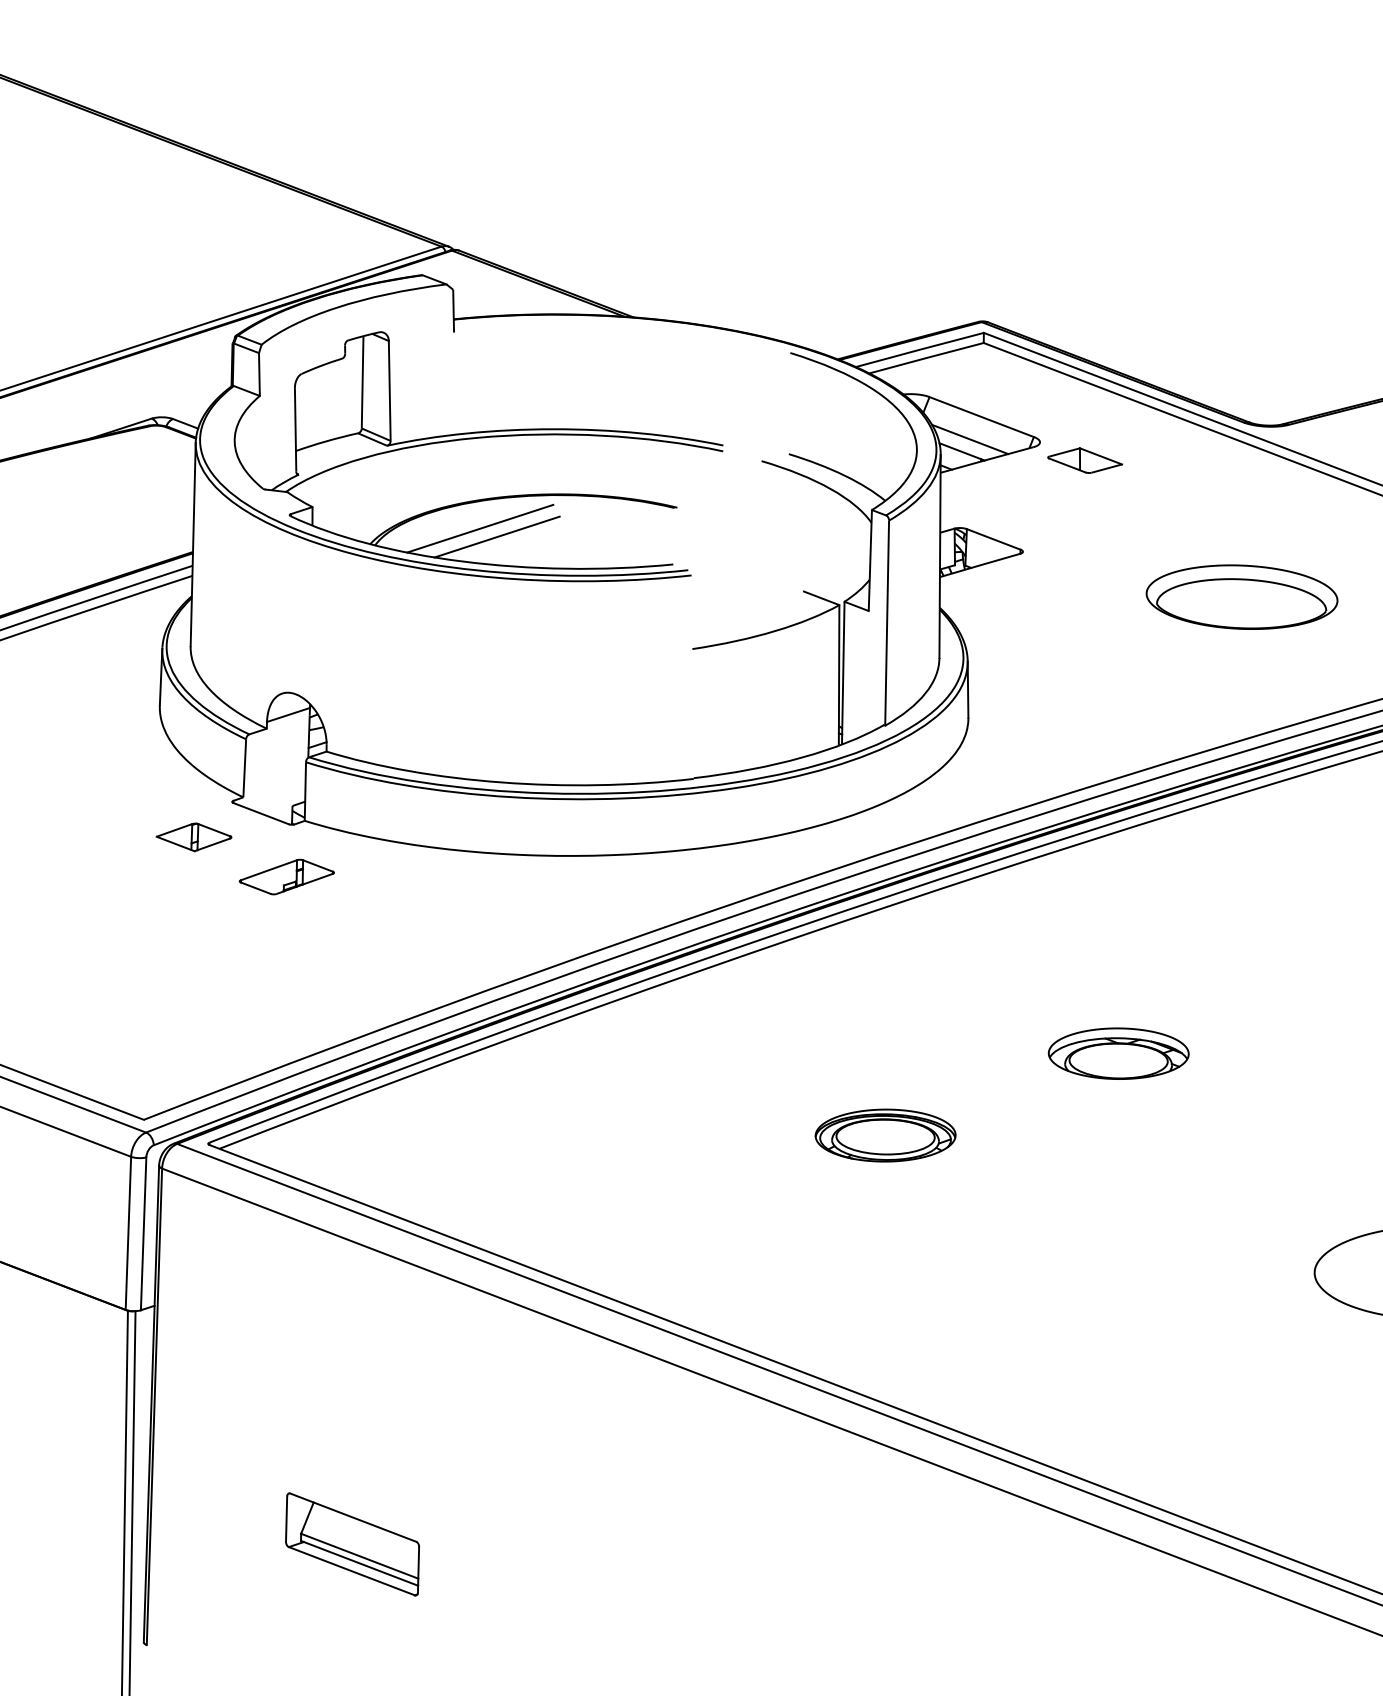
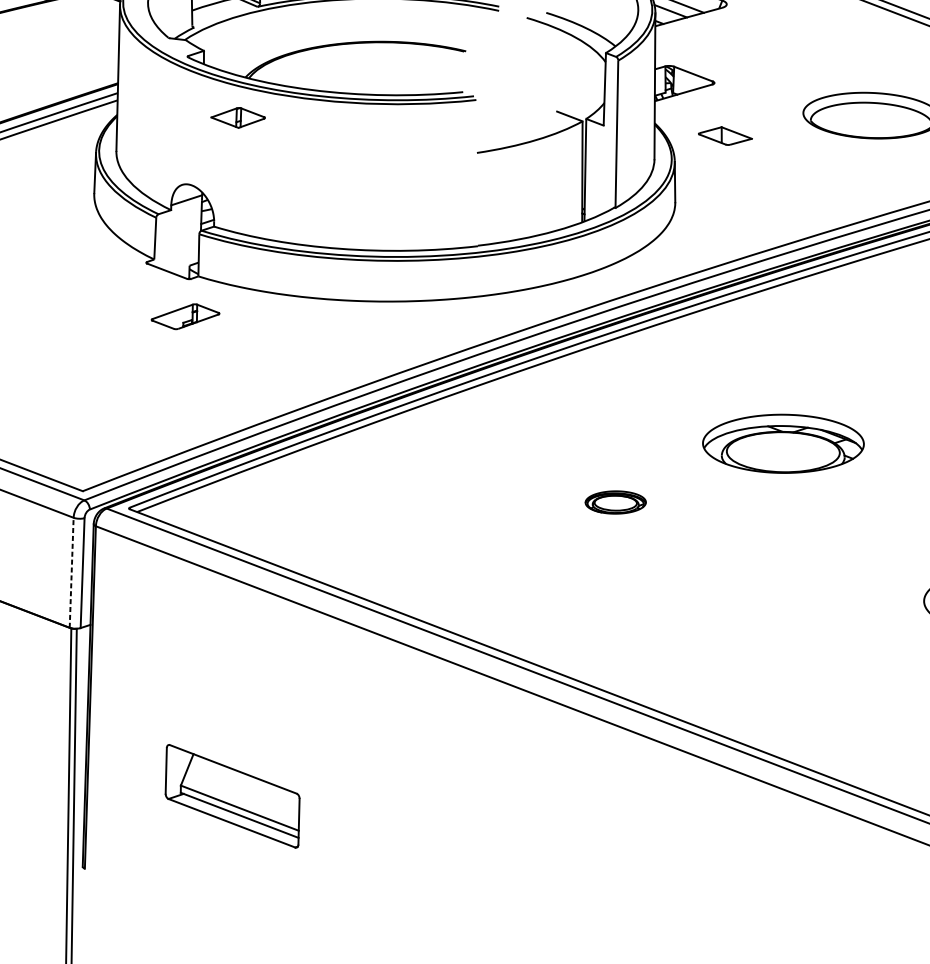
part: (1085, 460) -> (725, 136), moved
line: (480, 528) -> (324, 66), removed
line: (496, 536) -> (336, 72), removed
part: (193, 837) -> (237, 118), moved
part: (1118, 1053) -> (783, 443), size x1.6
part: (885, 1135) -> (615, 502), size x0.6
line: (128, 1233) -> (71, 572), solid -> dashed
part: (352, 1544) -> (232, 796), size x1.4

